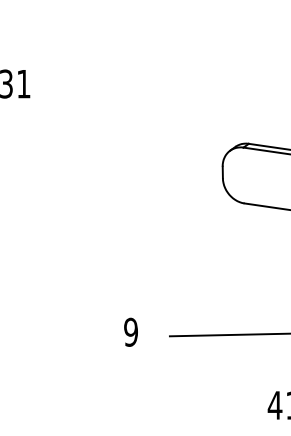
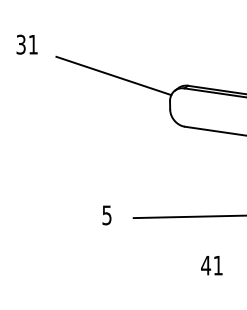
line: (140, 128) -> (113, 75), added
text: (130, 332) -> (106, 215), 9 -> 5

